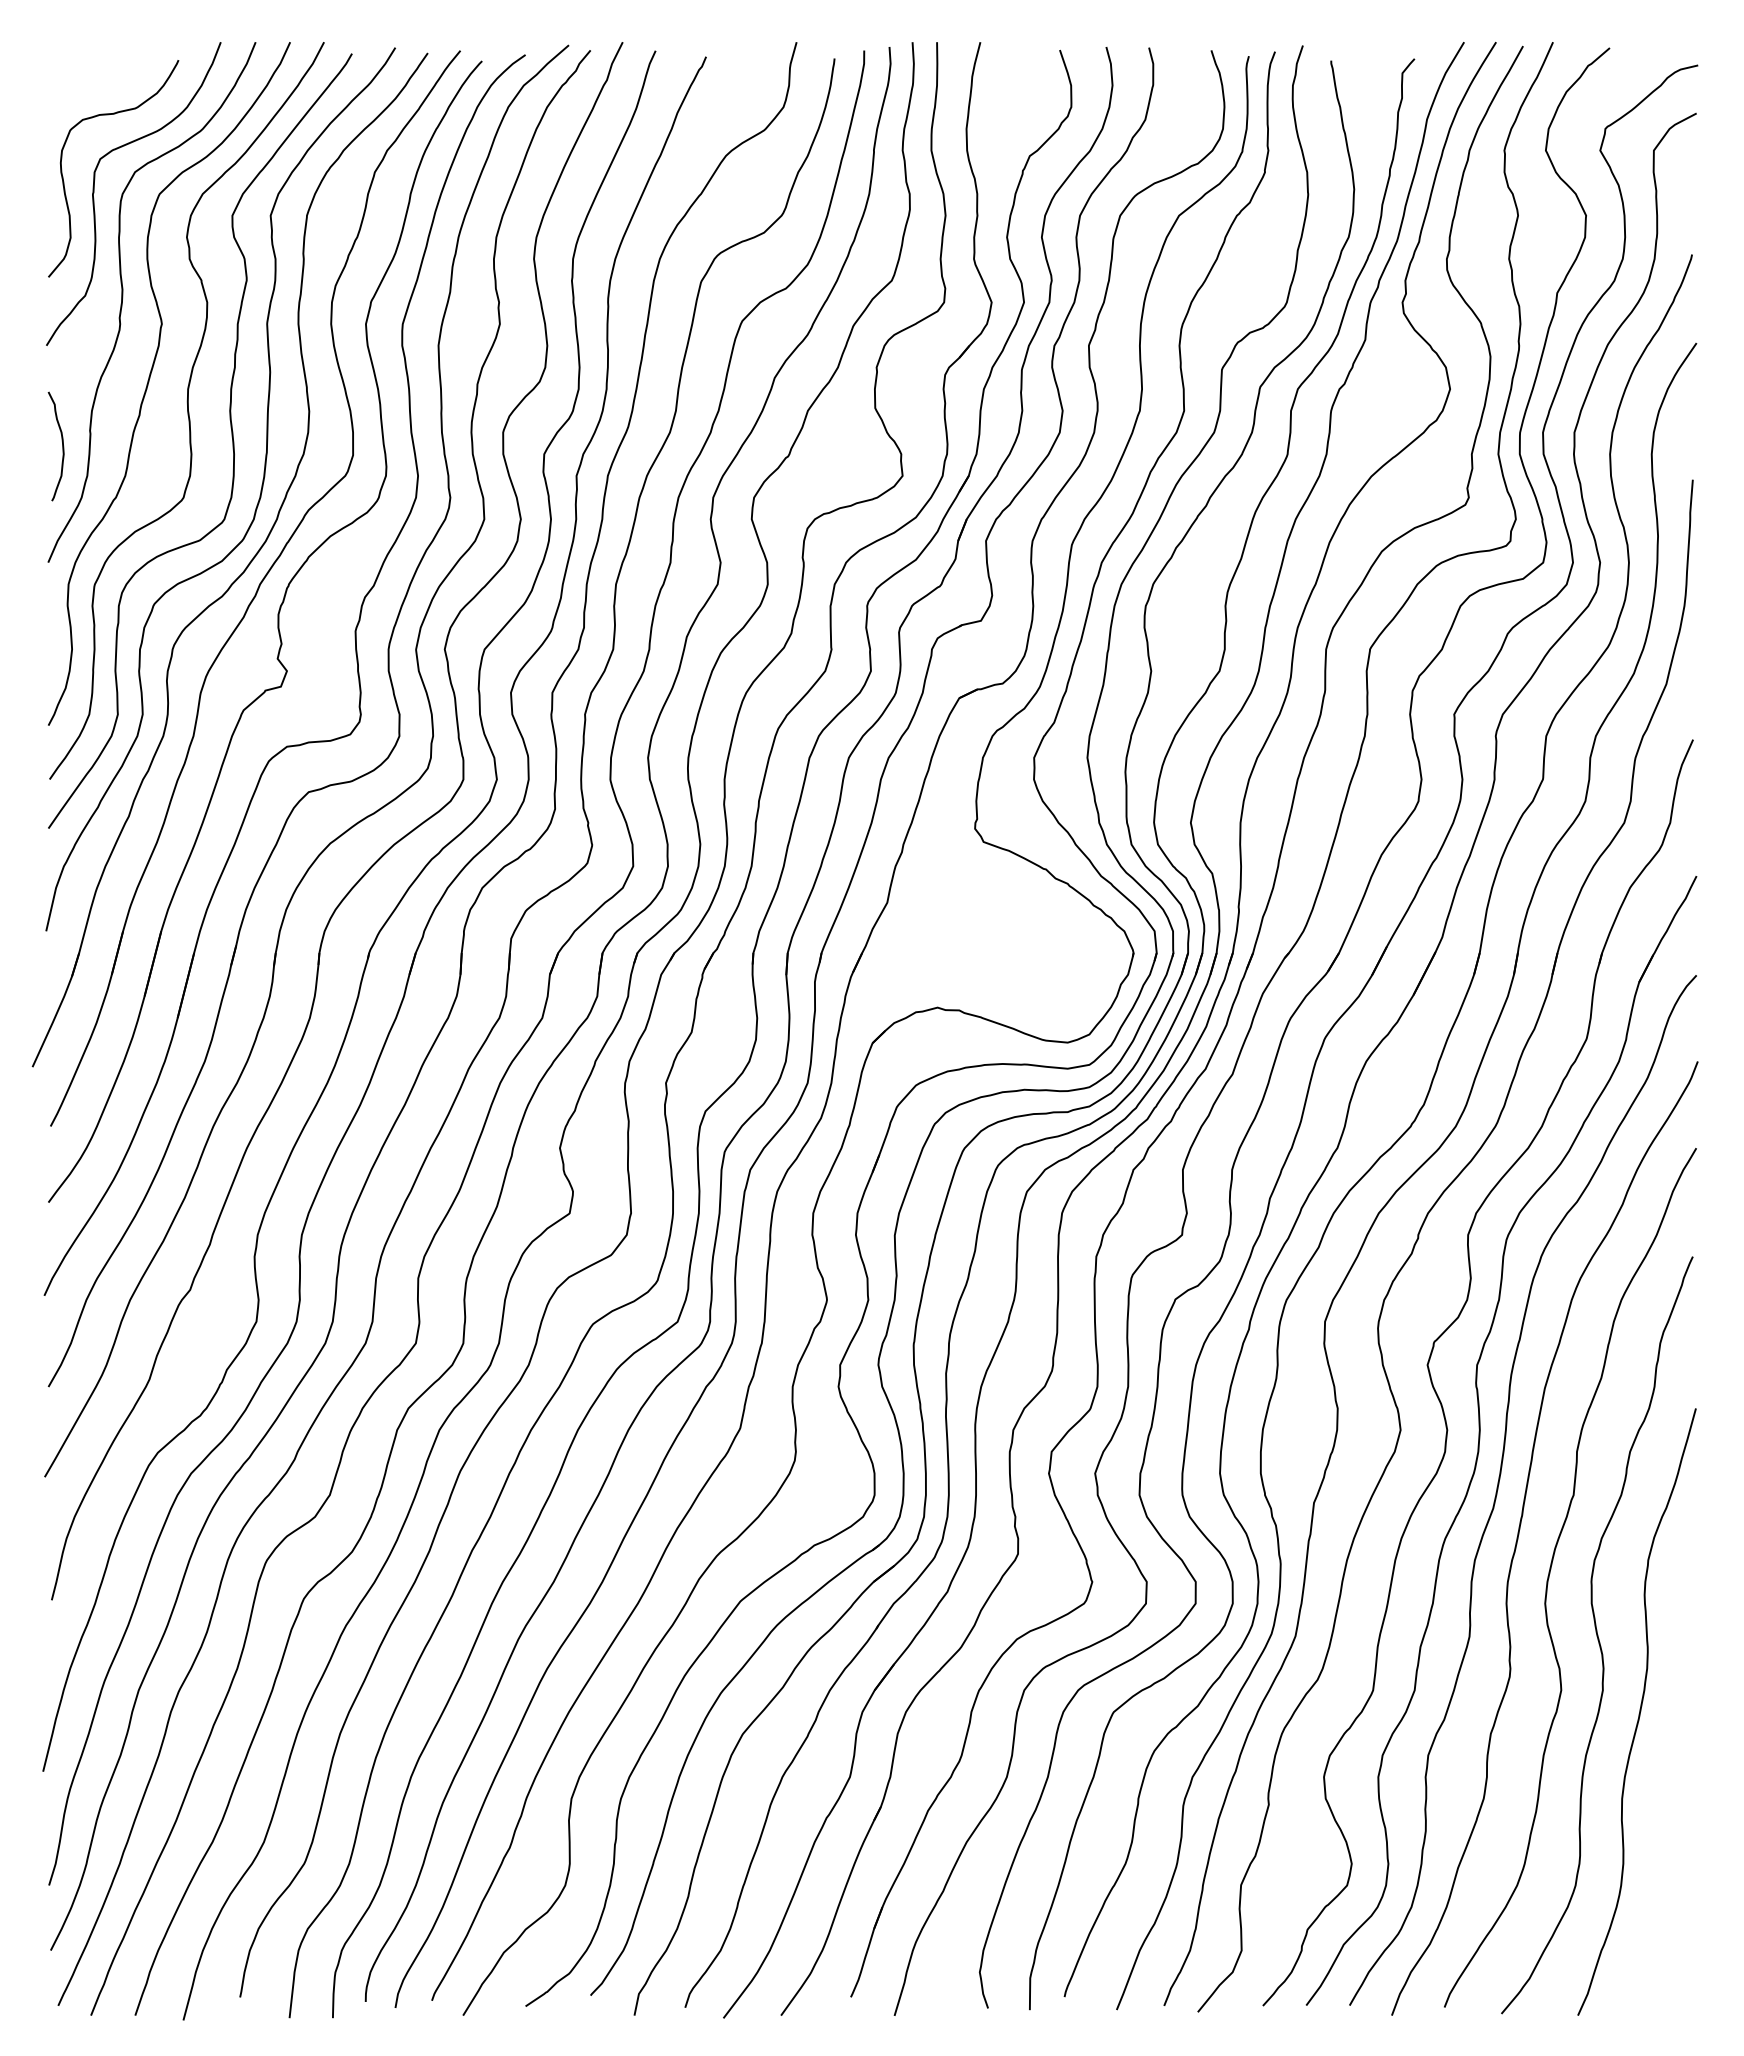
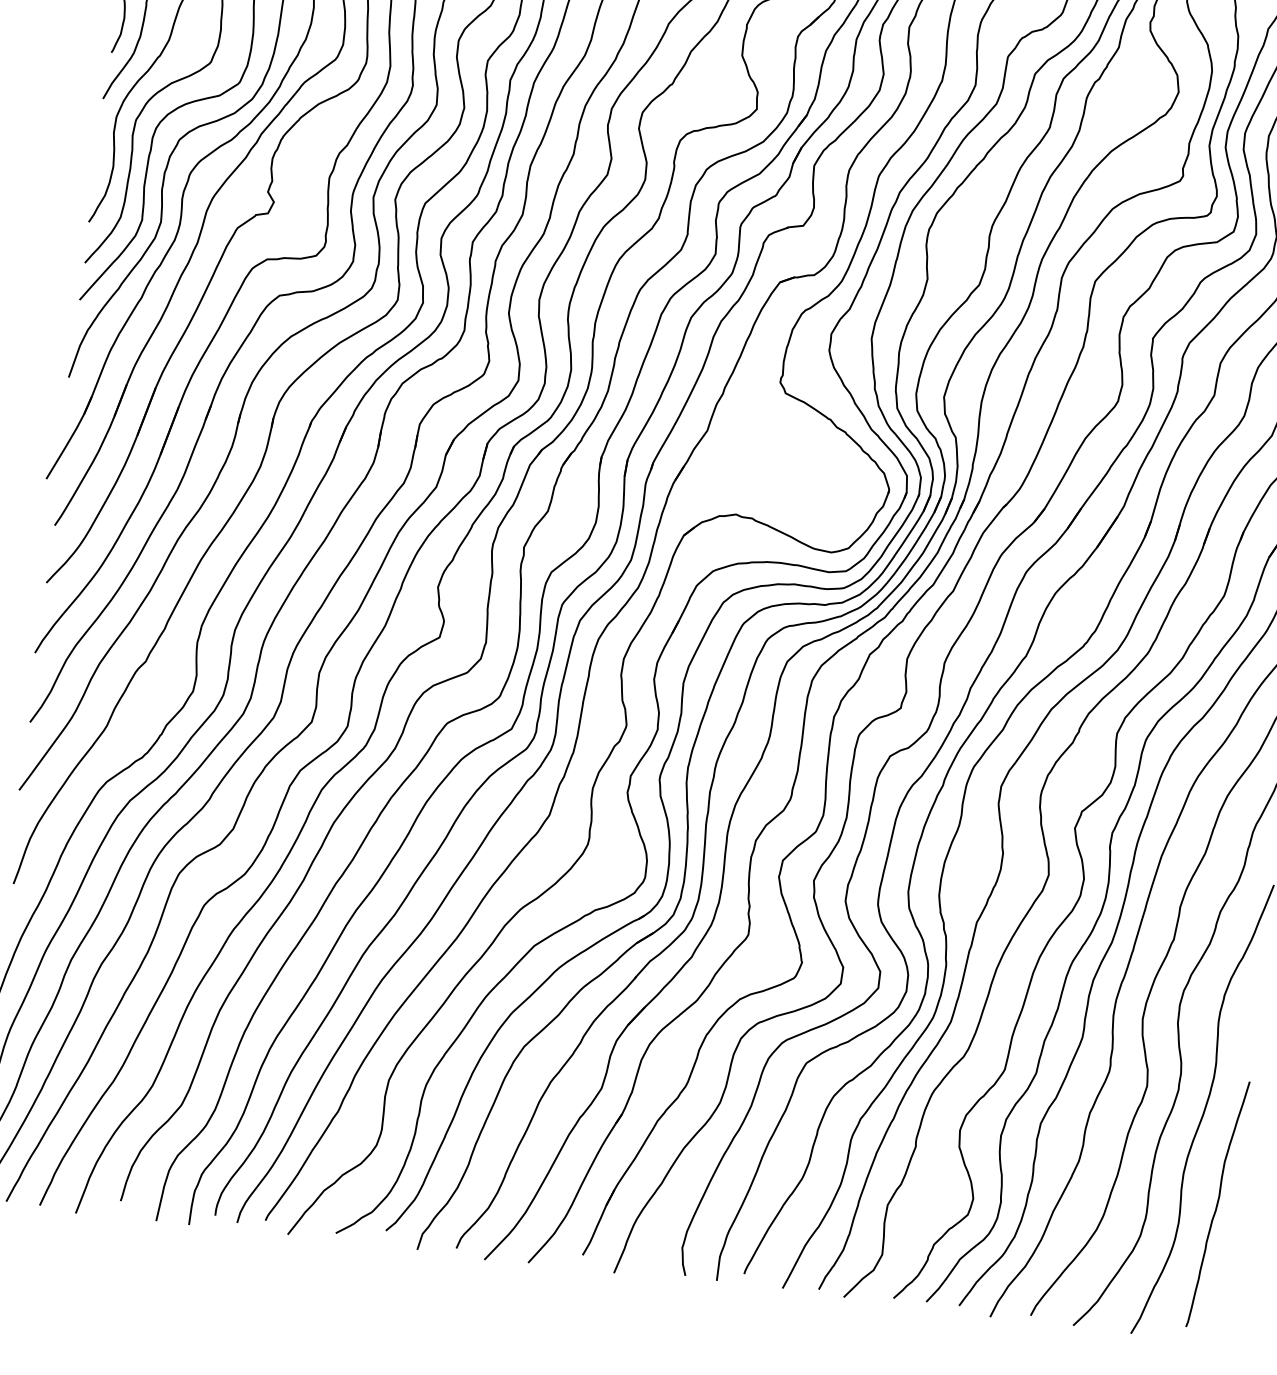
curve: (1671, 1833) -> (1217, 1204), added

